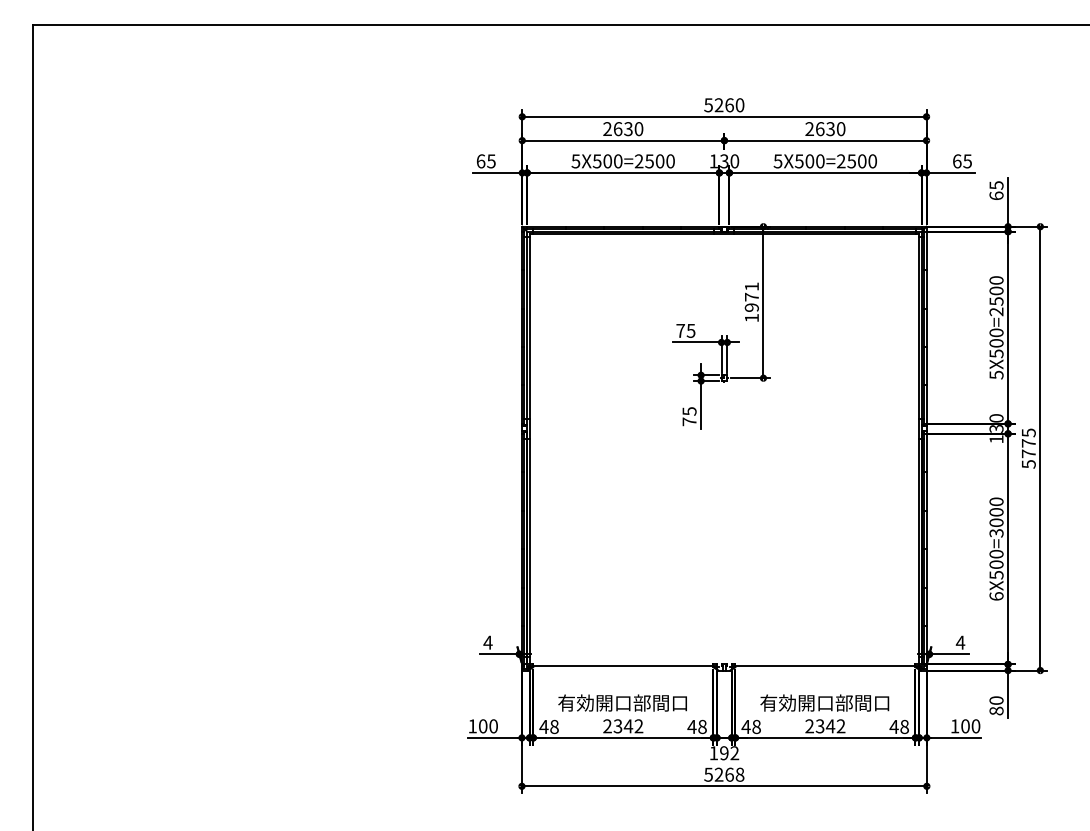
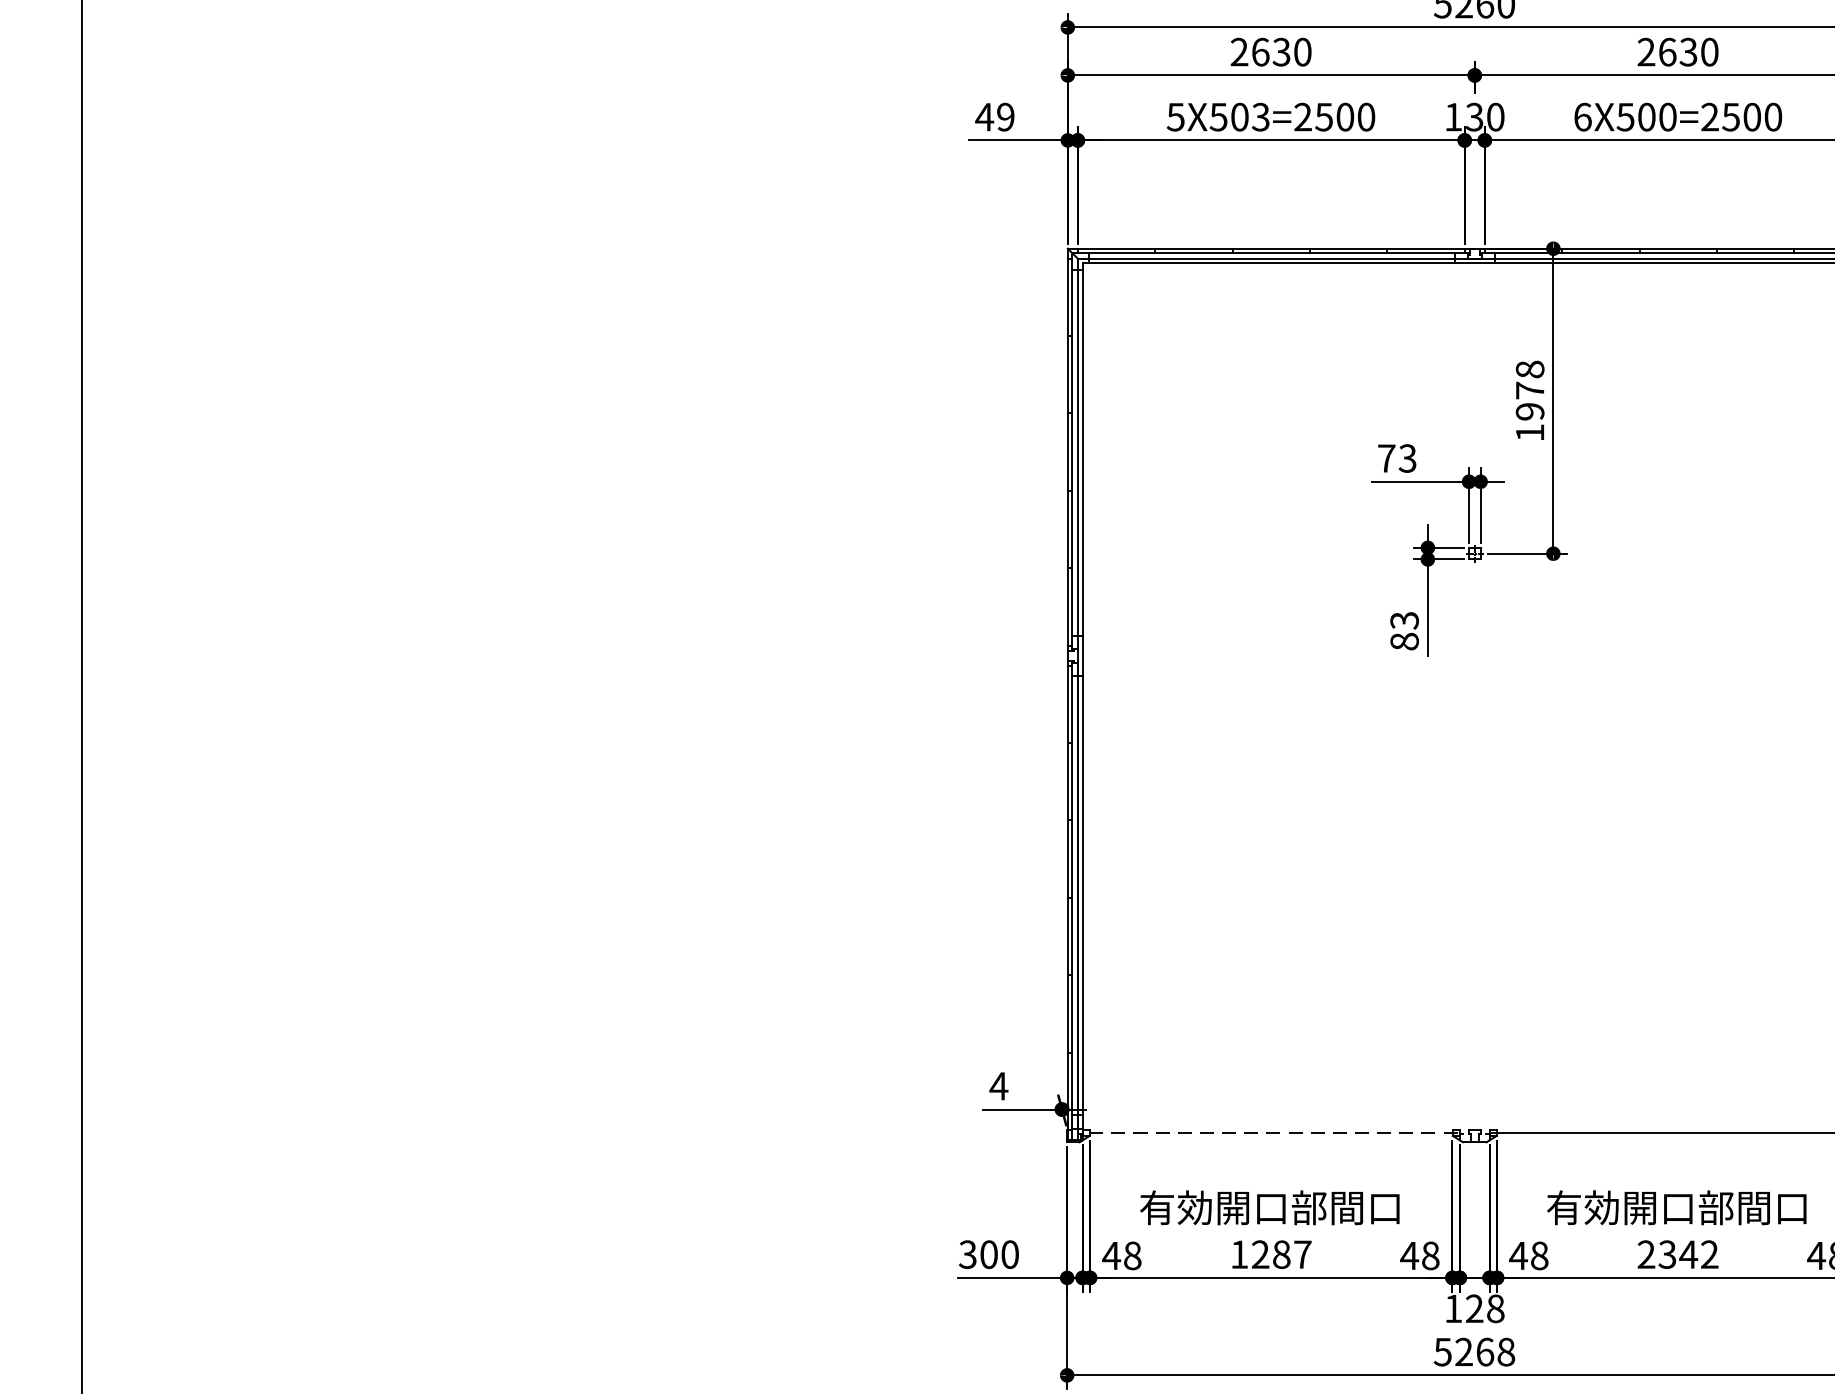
text: (485, 161) -> (993, 117), 65 -> 49
text: (617, 161) -> (1259, 117), 5X500=2500 -> 5X503=2500
text: (777, 161) -> (1581, 117), 5X500=2500 -> 6X500=2500
text: (751, 286) -> (1529, 369), 1971 -> 1978
text: (691, 330) -> (1408, 457), 75 -> 73
text: (689, 416) -> (1404, 630), 75 -> 83
line: (623, 665) -> (1271, 1132), solid -> dashed
text: (472, 726) -> (967, 1254), 100 -> 300
text: (623, 726) -> (1271, 1254), 2342 -> 1287
text: (729, 753) -> (1485, 1309), 192 -> 128

